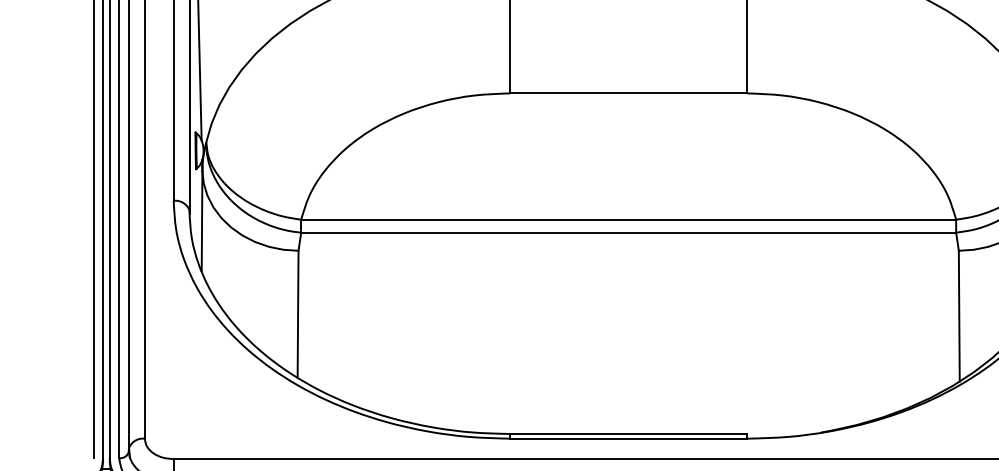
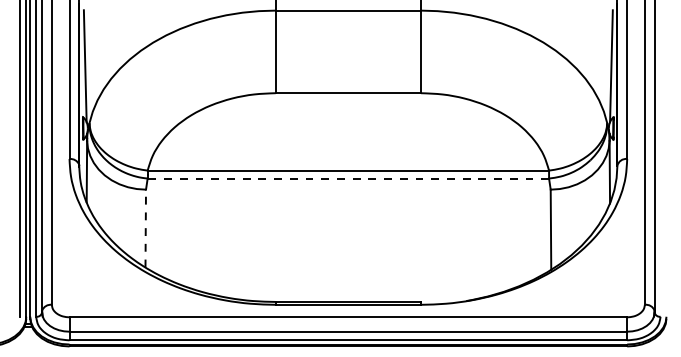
line: (628, 232) -> (348, 178), solid -> dashed
line: (297, 314) -> (145, 228), solid -> dashed

